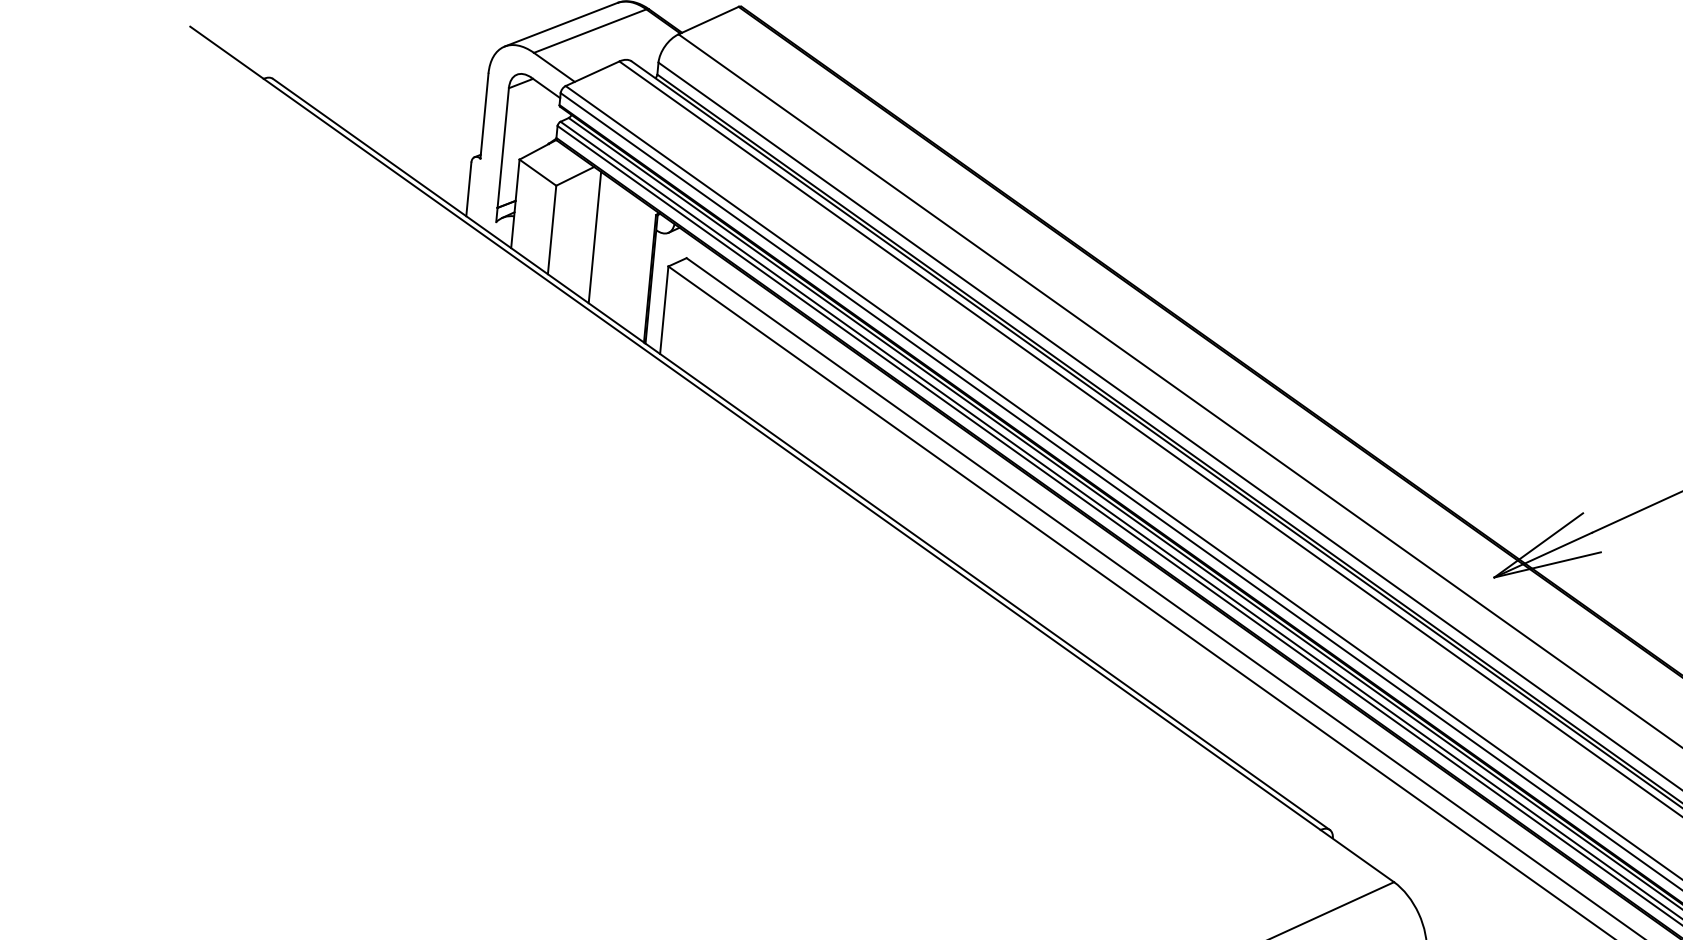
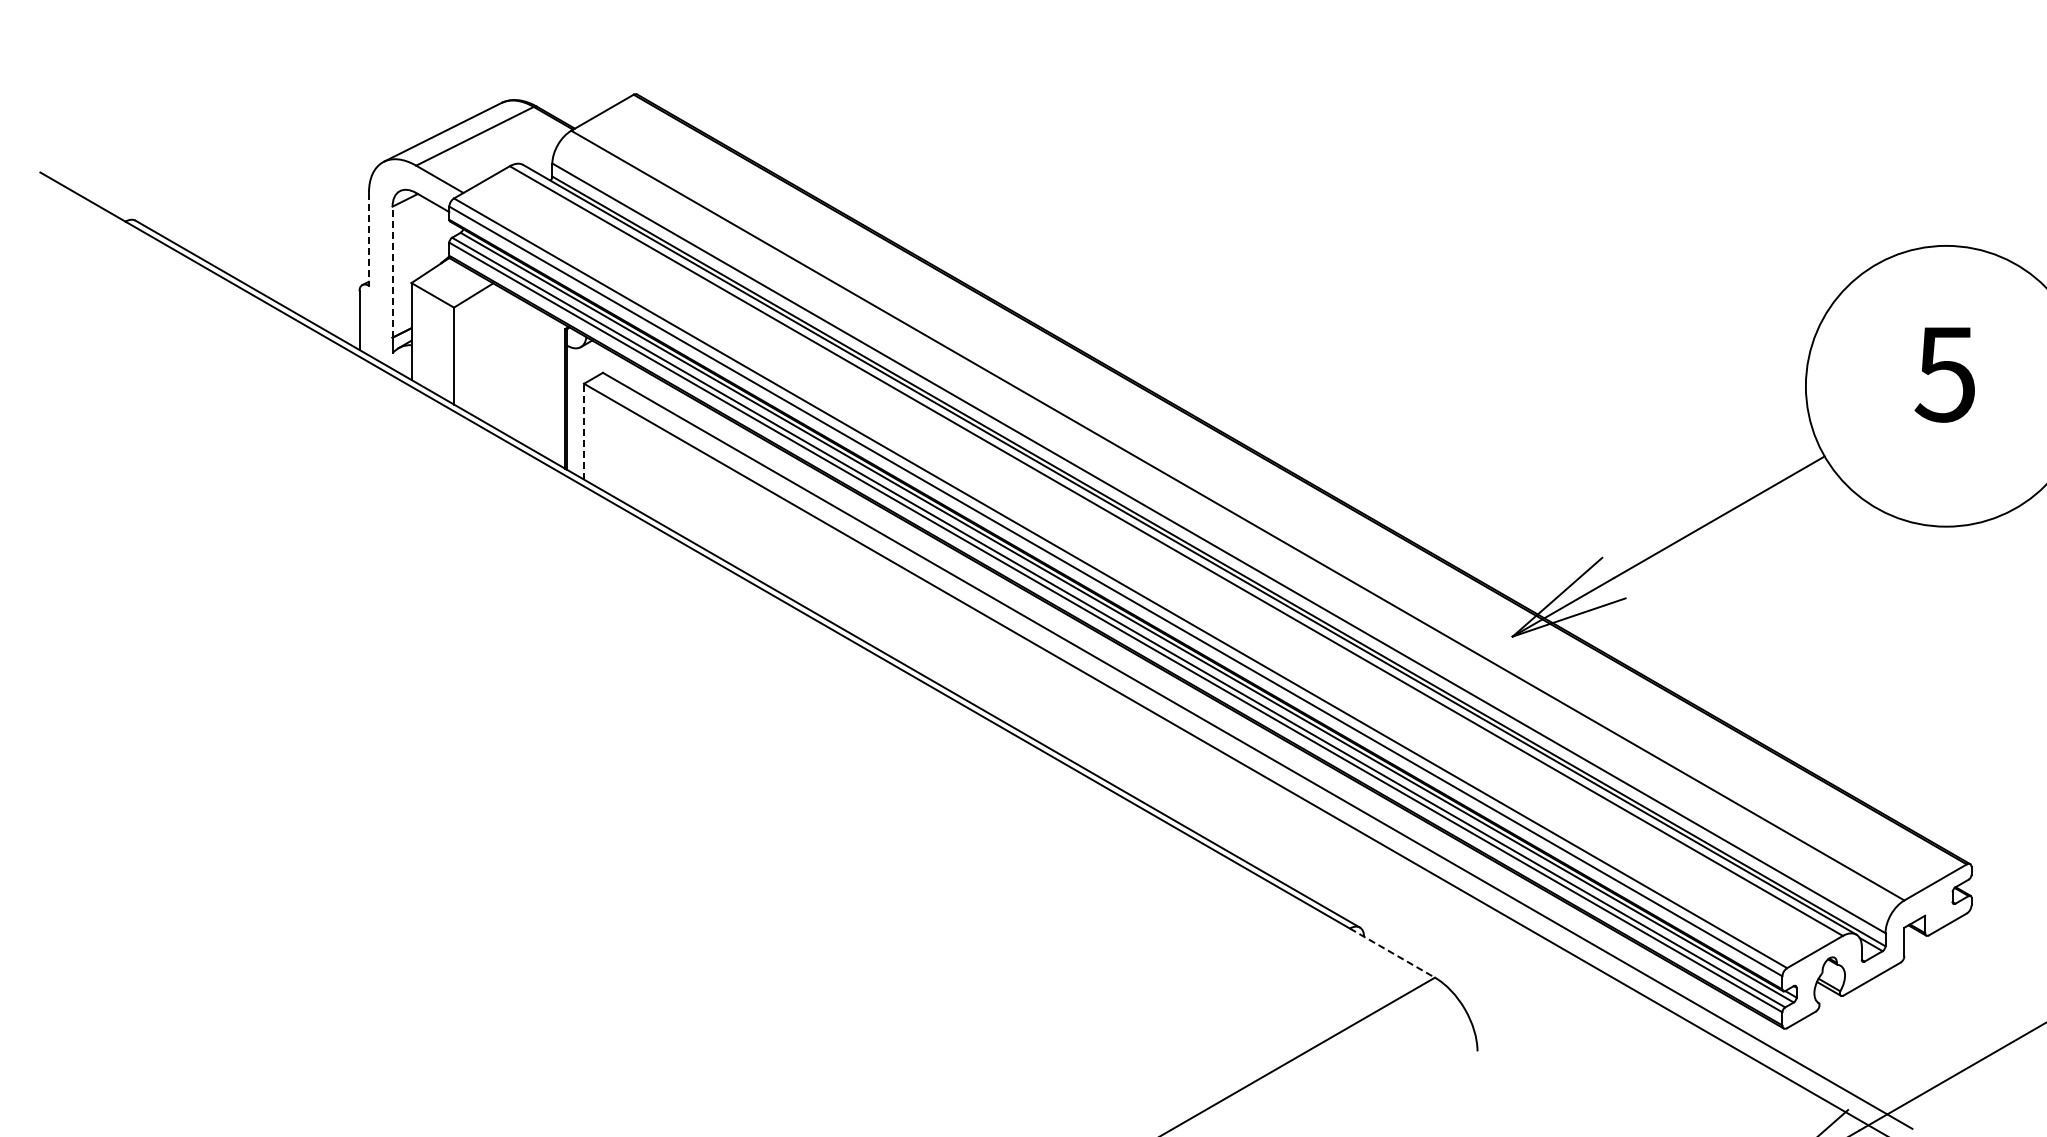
line: (484, 116) -> (368, 239), solid -> dashed
line: (503, 148) -> (392, 272), solid -> dashed
line: (595, 237) -> (501, 359), removed
line: (664, 310) -> (584, 431), solid -> dashed
line: (1357, 856) -> (1392, 953), solid -> dashed

